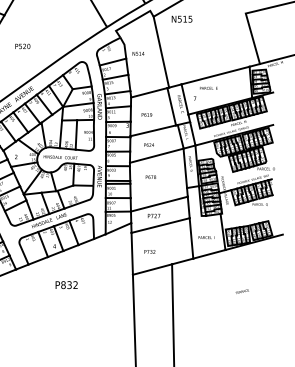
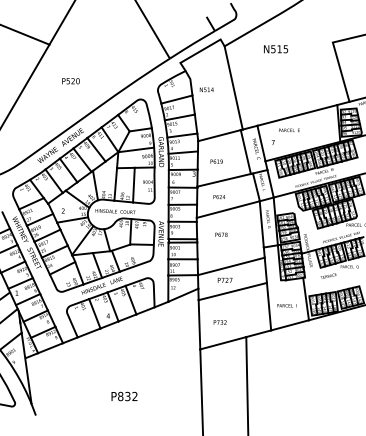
text: (182, 19) -> (276, 49), moved
text: (66, 285) -> (124, 396), moved
text: (242, 291) -> (328, 275), moved

